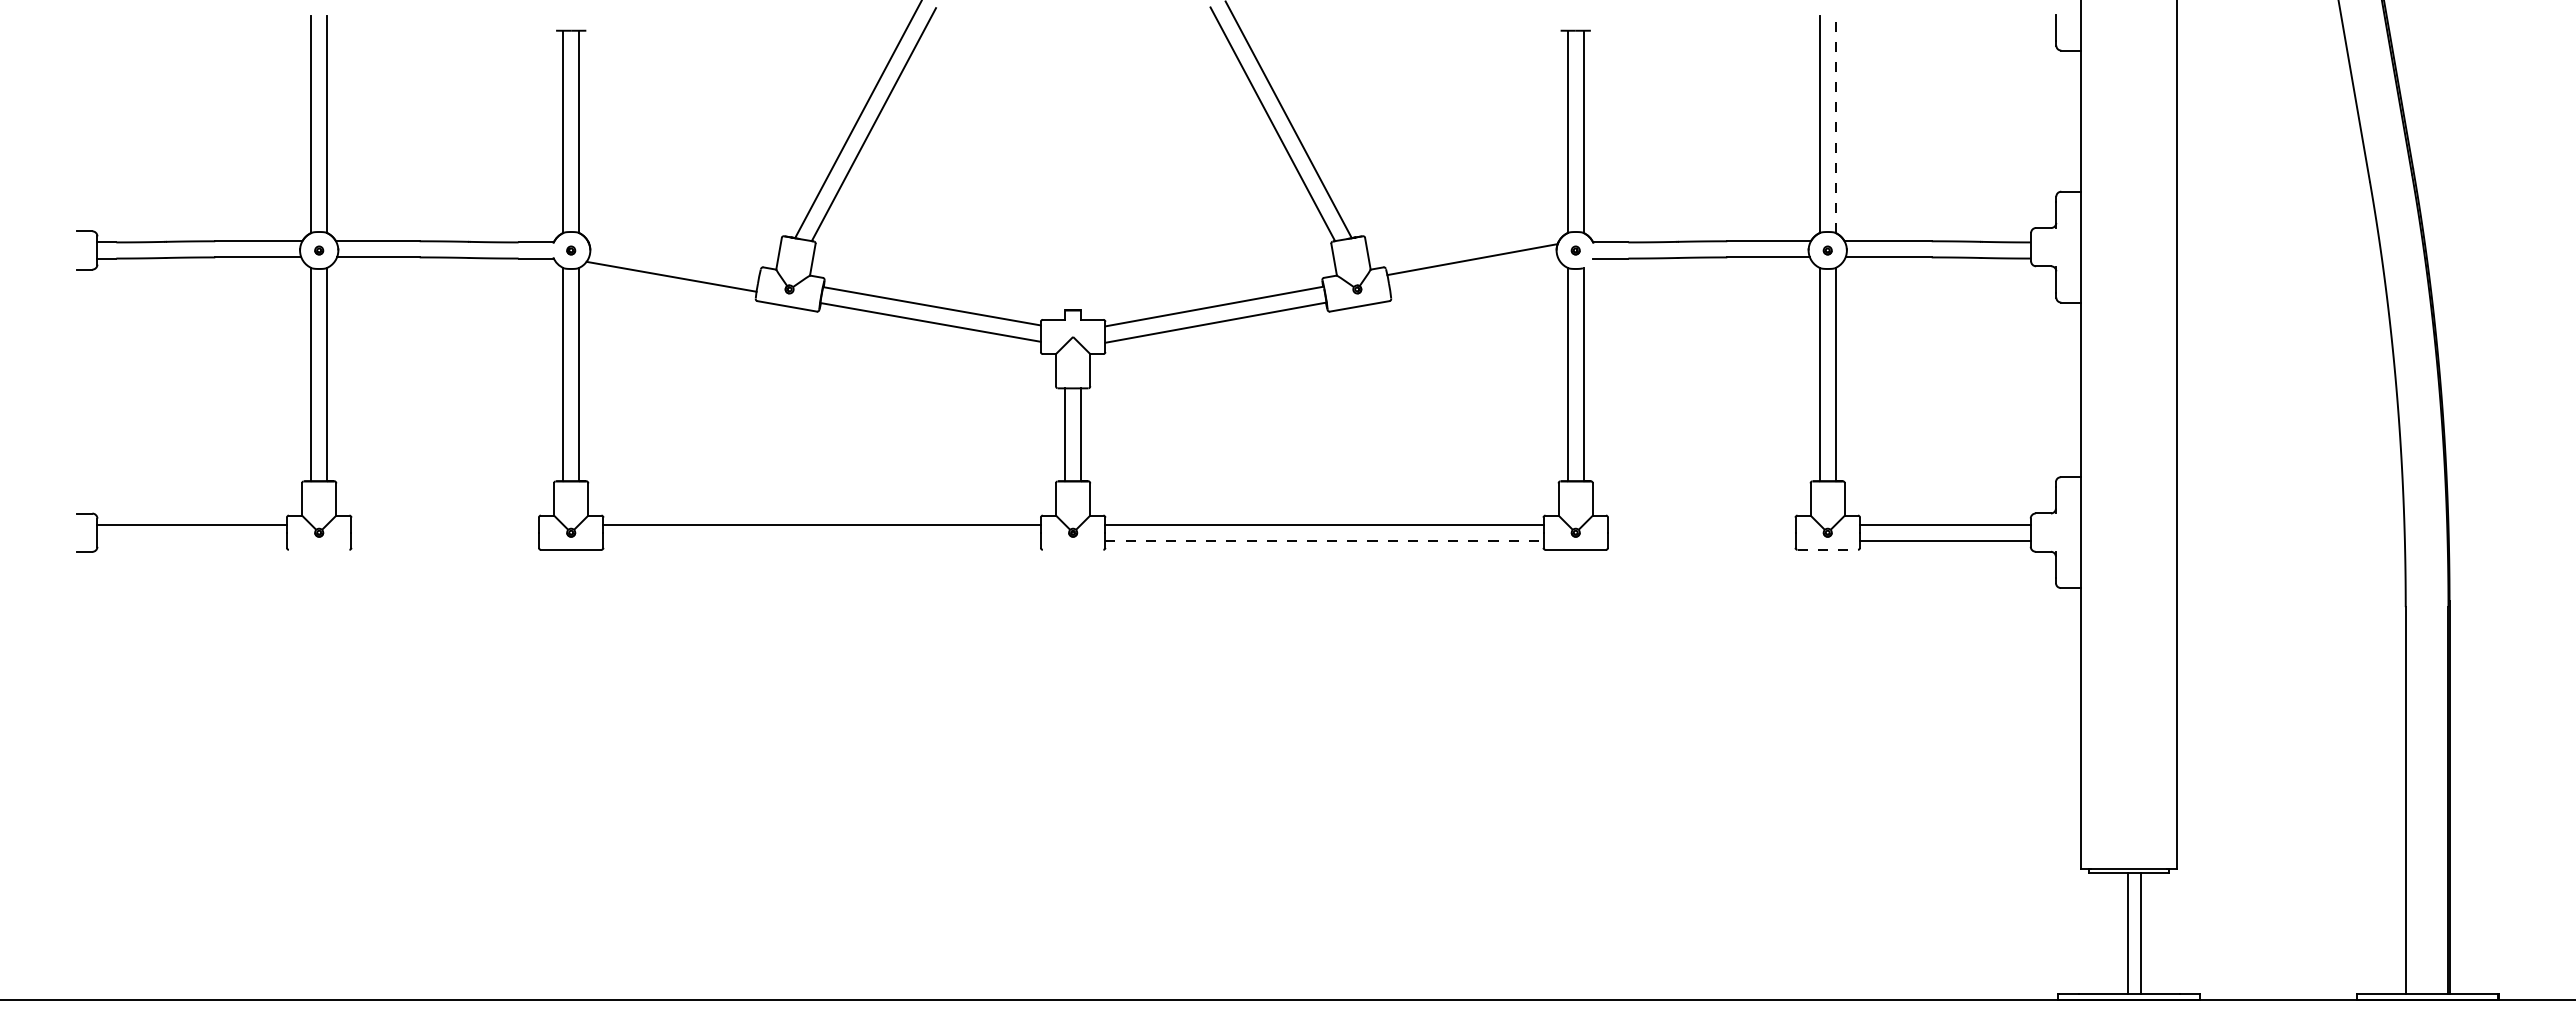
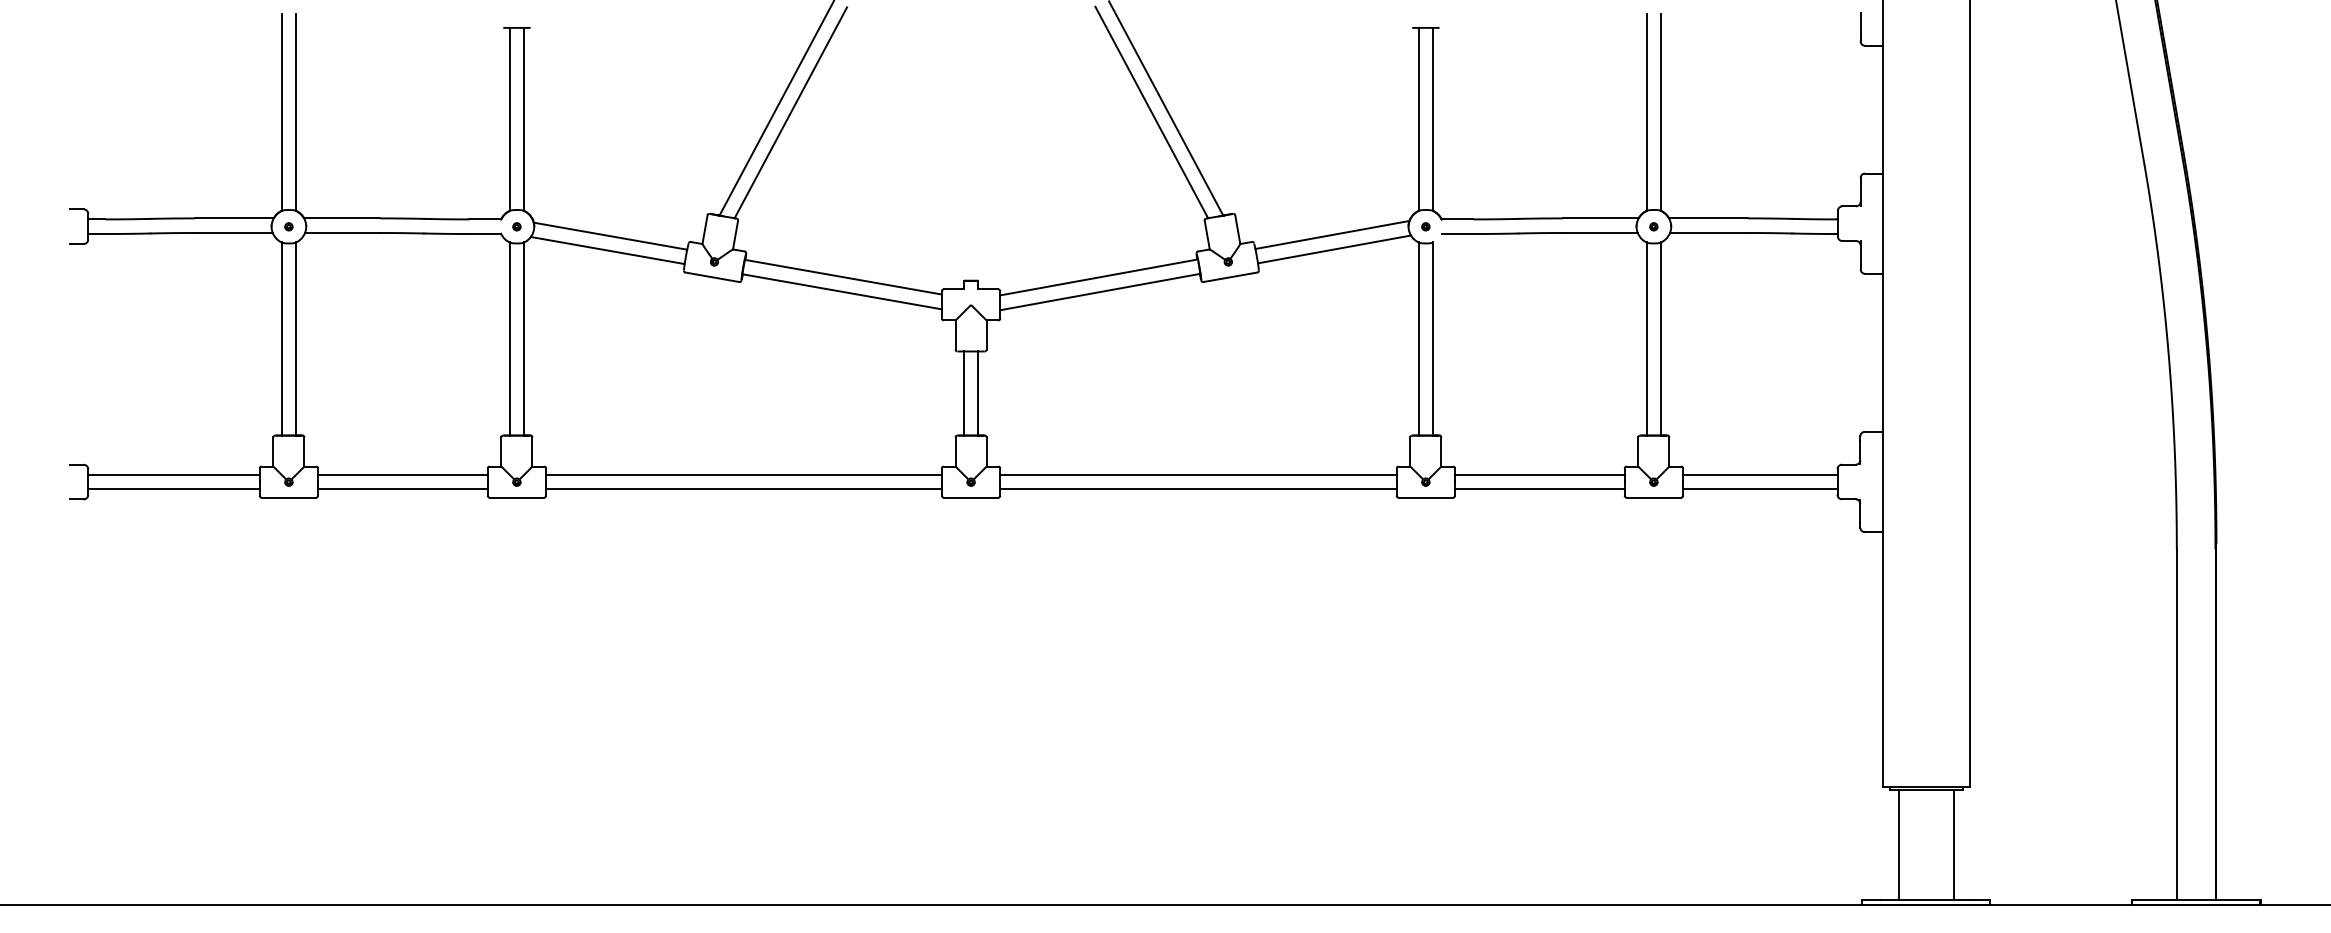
line: (1835, 124) -> (1660, 112), dashed -> solid
line: (674, 260) -> (610, 235), added
line: (1474, 275) -> (1334, 249), added
line: (444, 524) -> (402, 474), added
line: (1701, 524) -> (1539, 474), added
line: (191, 540) -> (173, 489), added
line: (444, 540) -> (402, 489), added
line: (821, 540) -> (743, 489), added
line: (1324, 540) -> (1198, 489), dashed -> solid
line: (1701, 540) -> (1539, 489), added
line: (318, 549) -> (288, 497), added
line: (1072, 549) -> (970, 497), added
line: (1828, 549) -> (1654, 497), dashed -> solid
line: (2127, 933) -> (1954, 844), moved
line: (2140, 933) -> (1898, 844), moved

